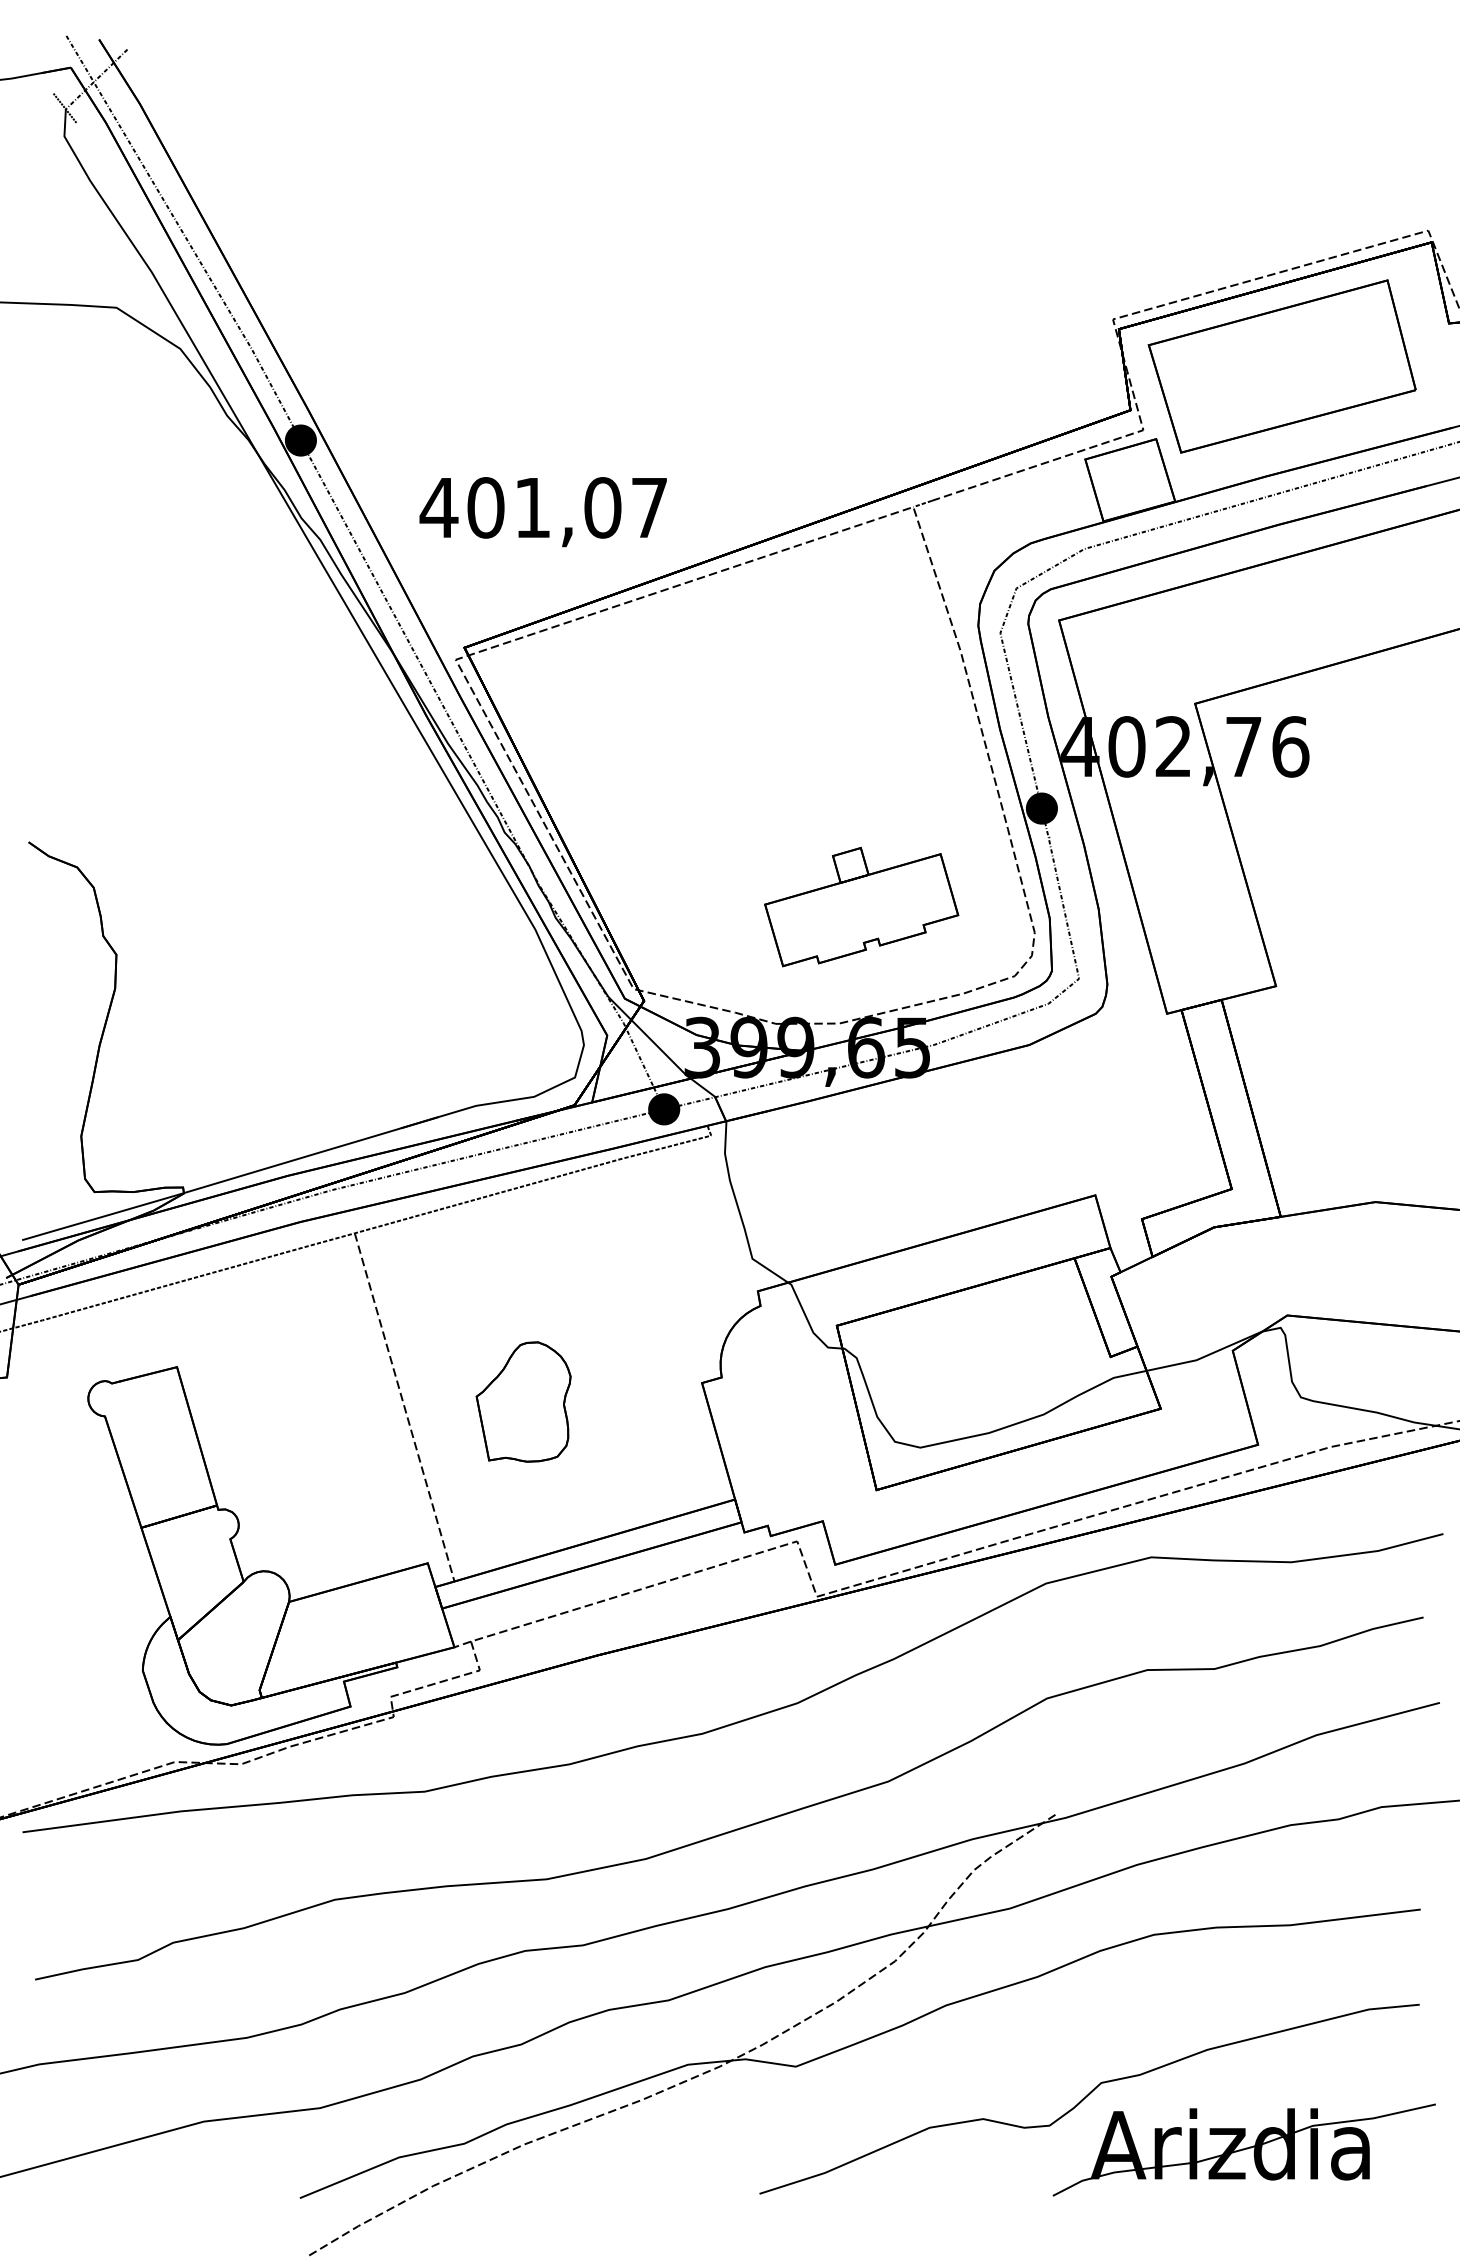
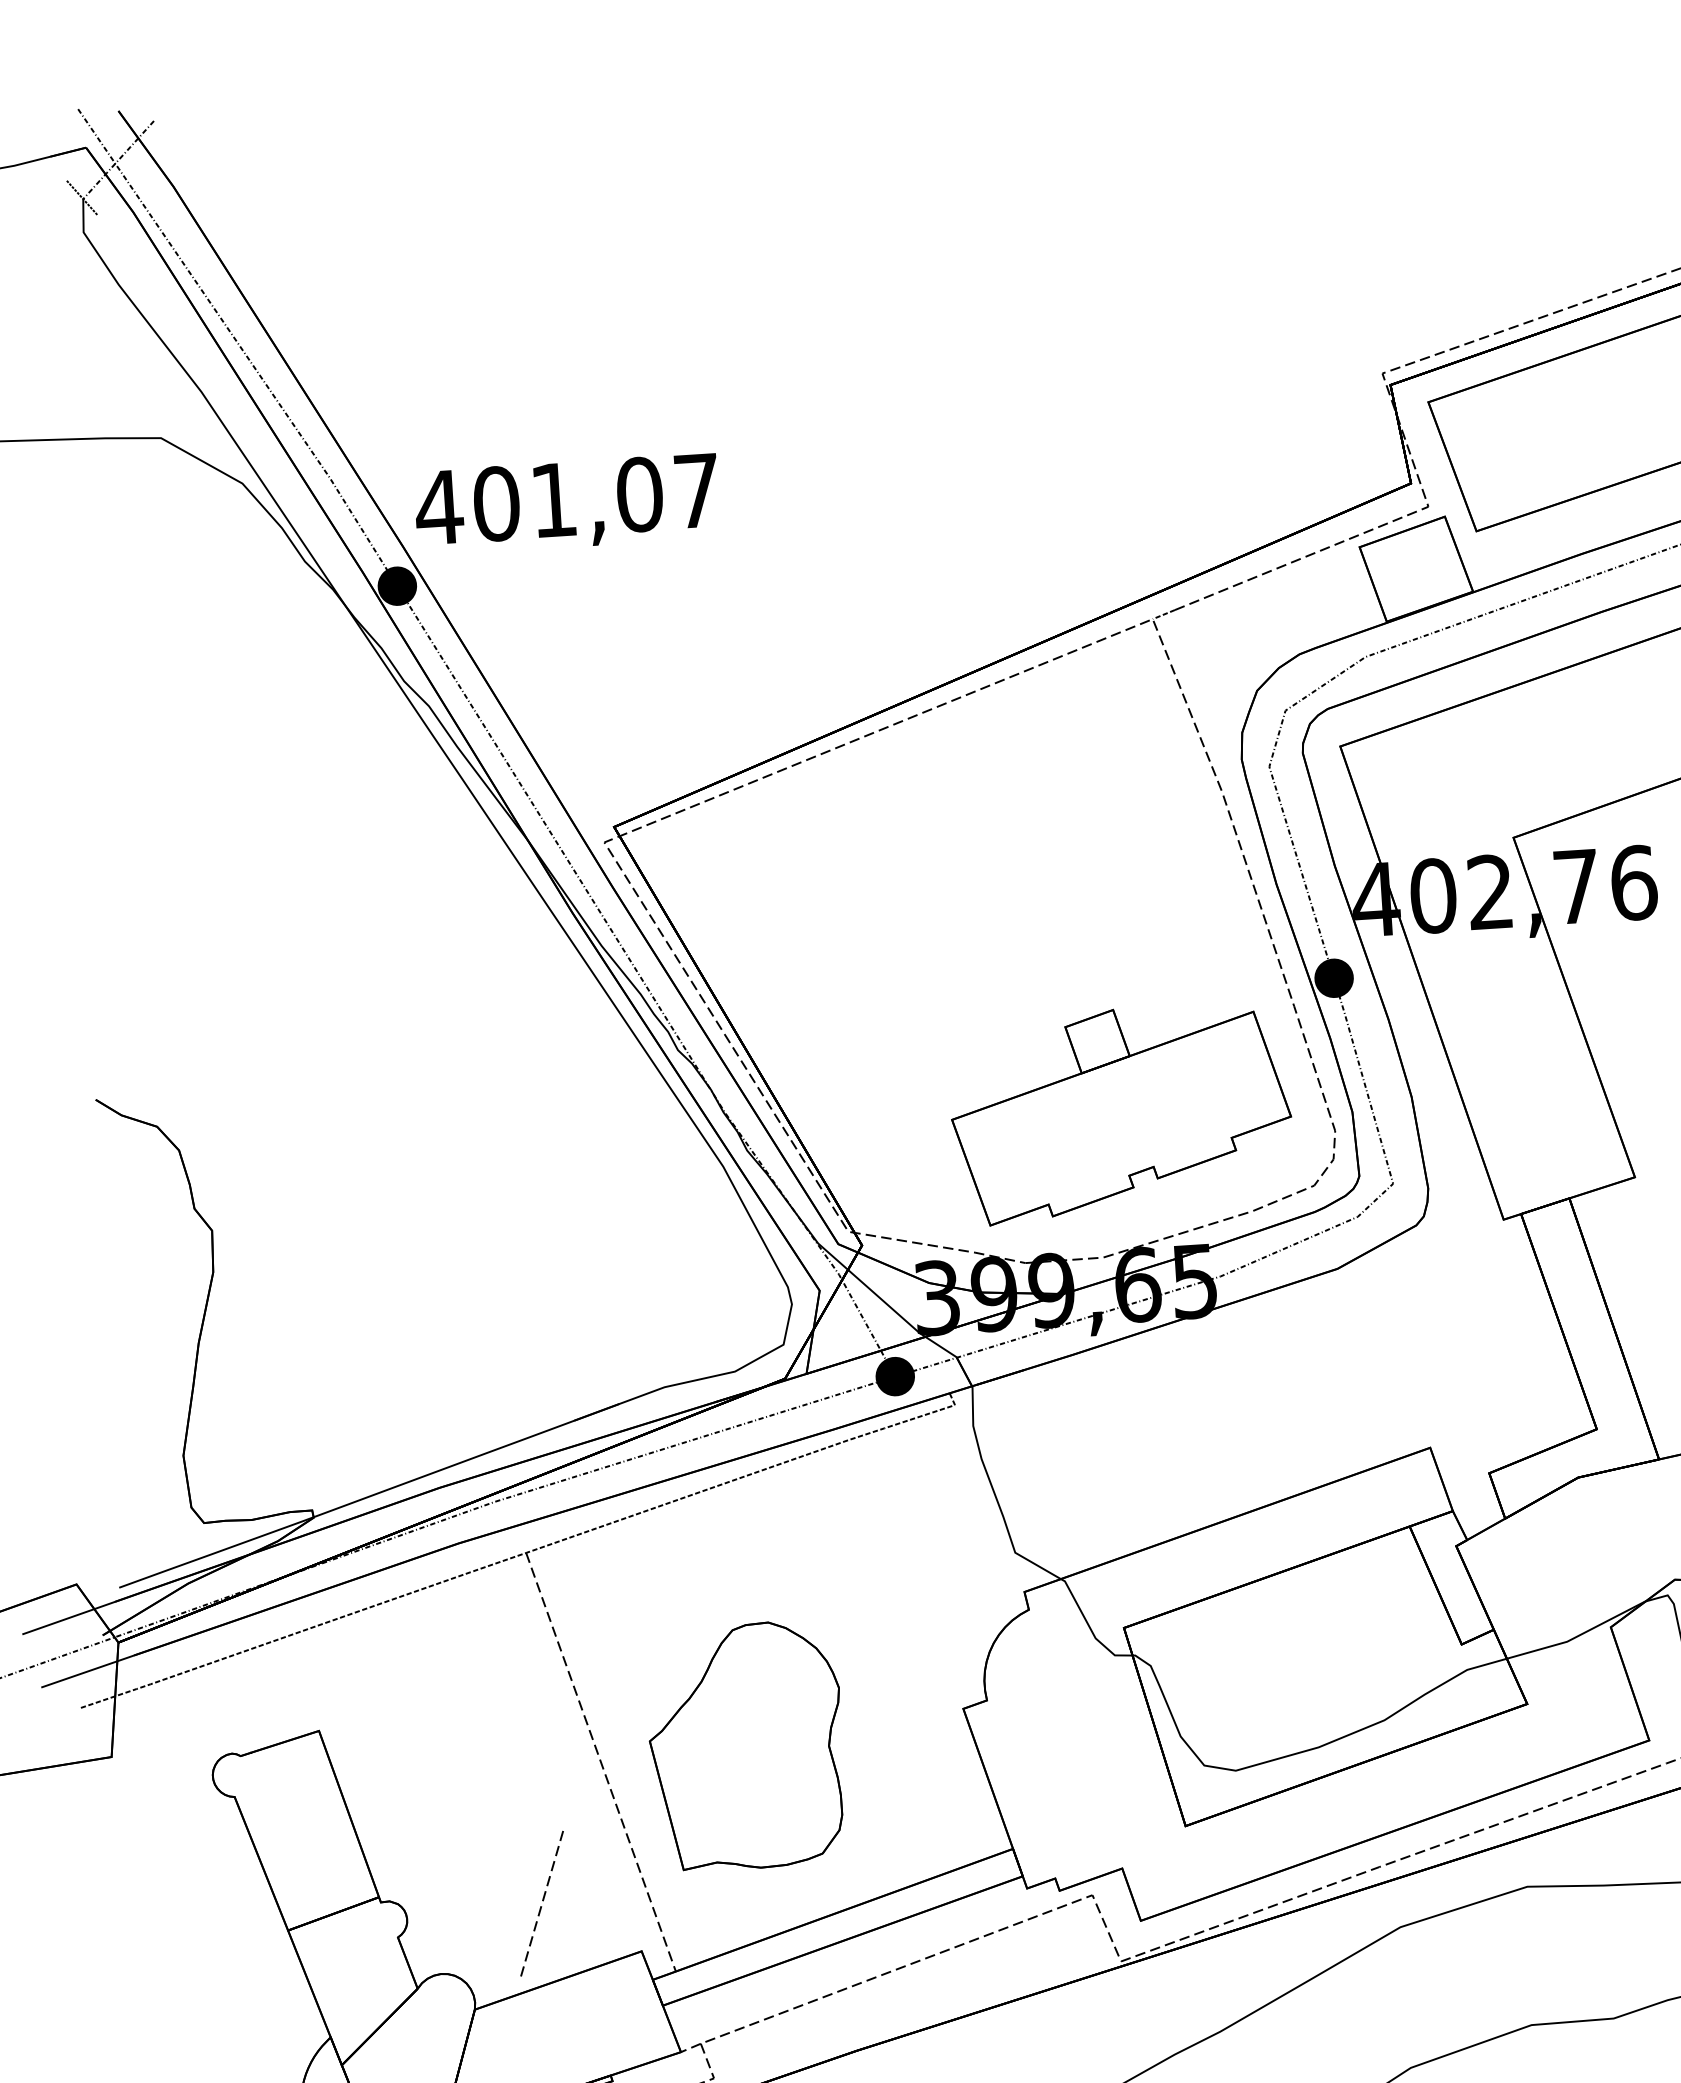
text: (542, 512) -> (566, 505), moved
part: (861, 906) -> (1120, 1112), size x1.43
part: (523, 1401) -> (746, 1745), size x1.67
line: (348, 1521) -> (541, 1906), added

